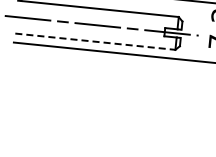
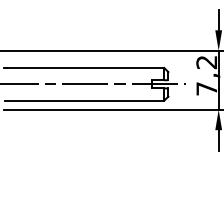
line: (95, 41) -> (84, 100), dashed -> solid

